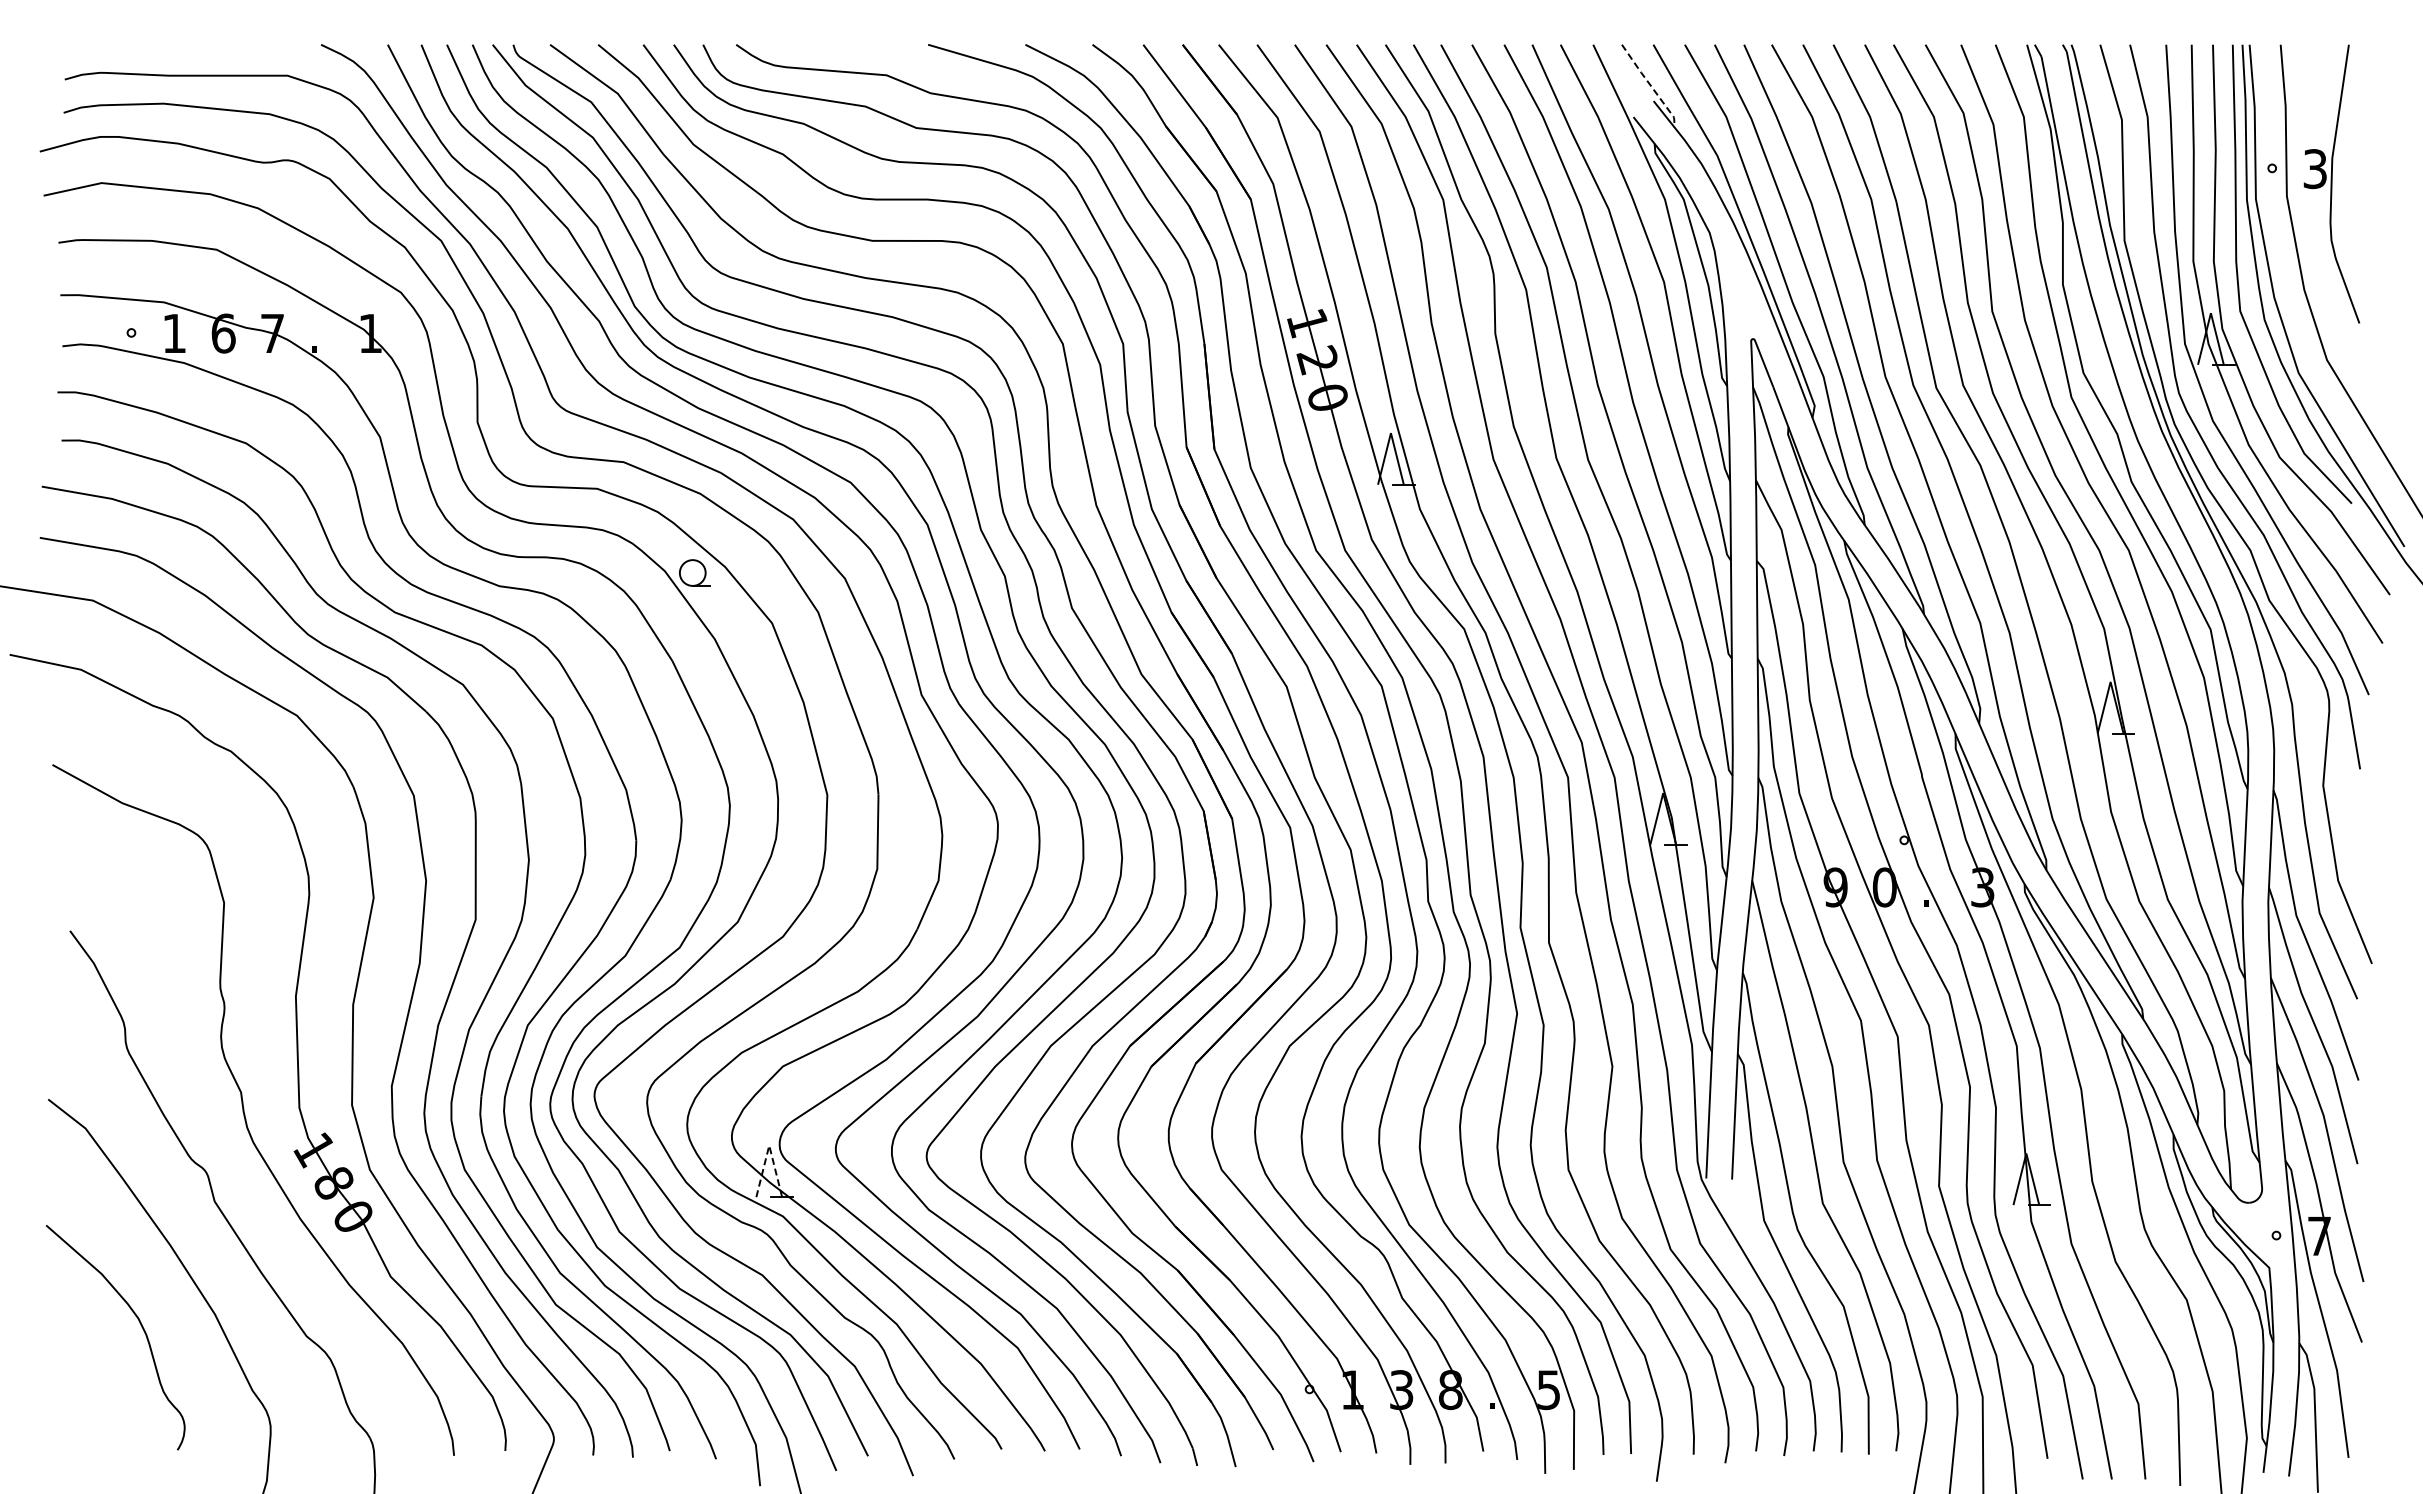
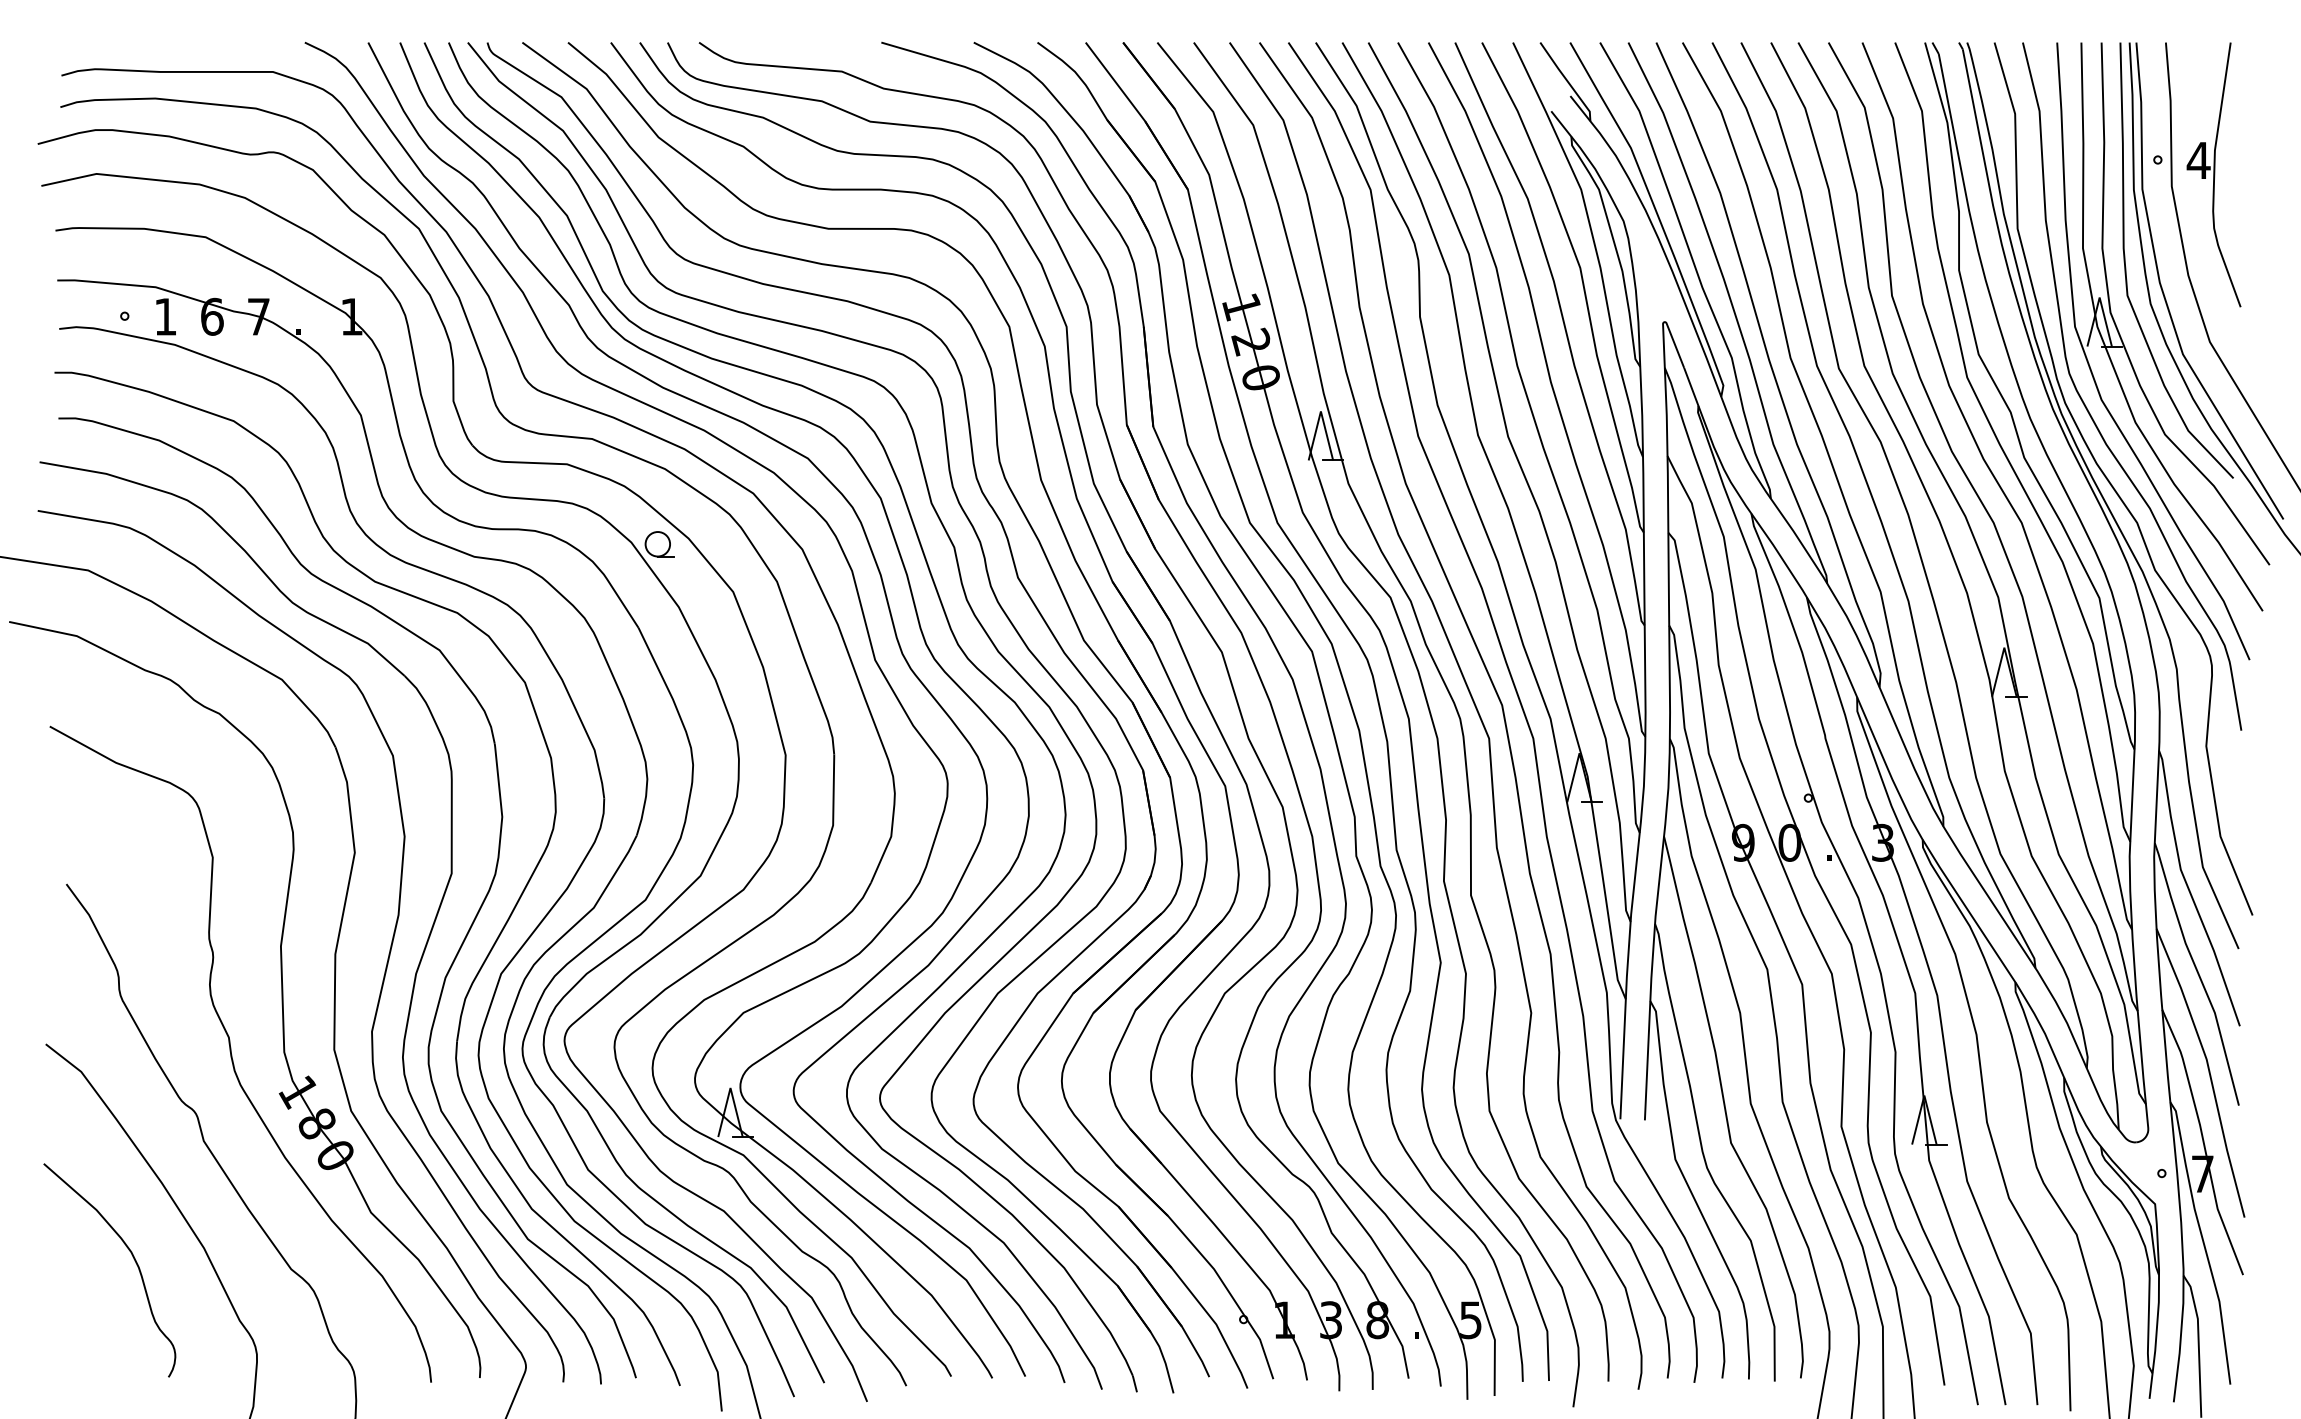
line: (1651, 86) -> (1568, 82), dashed -> solid
text: (2314, 169) -> (2198, 161), 3 -> 4
line: (769, 1145) -> (730, 1087), dashed -> solid

